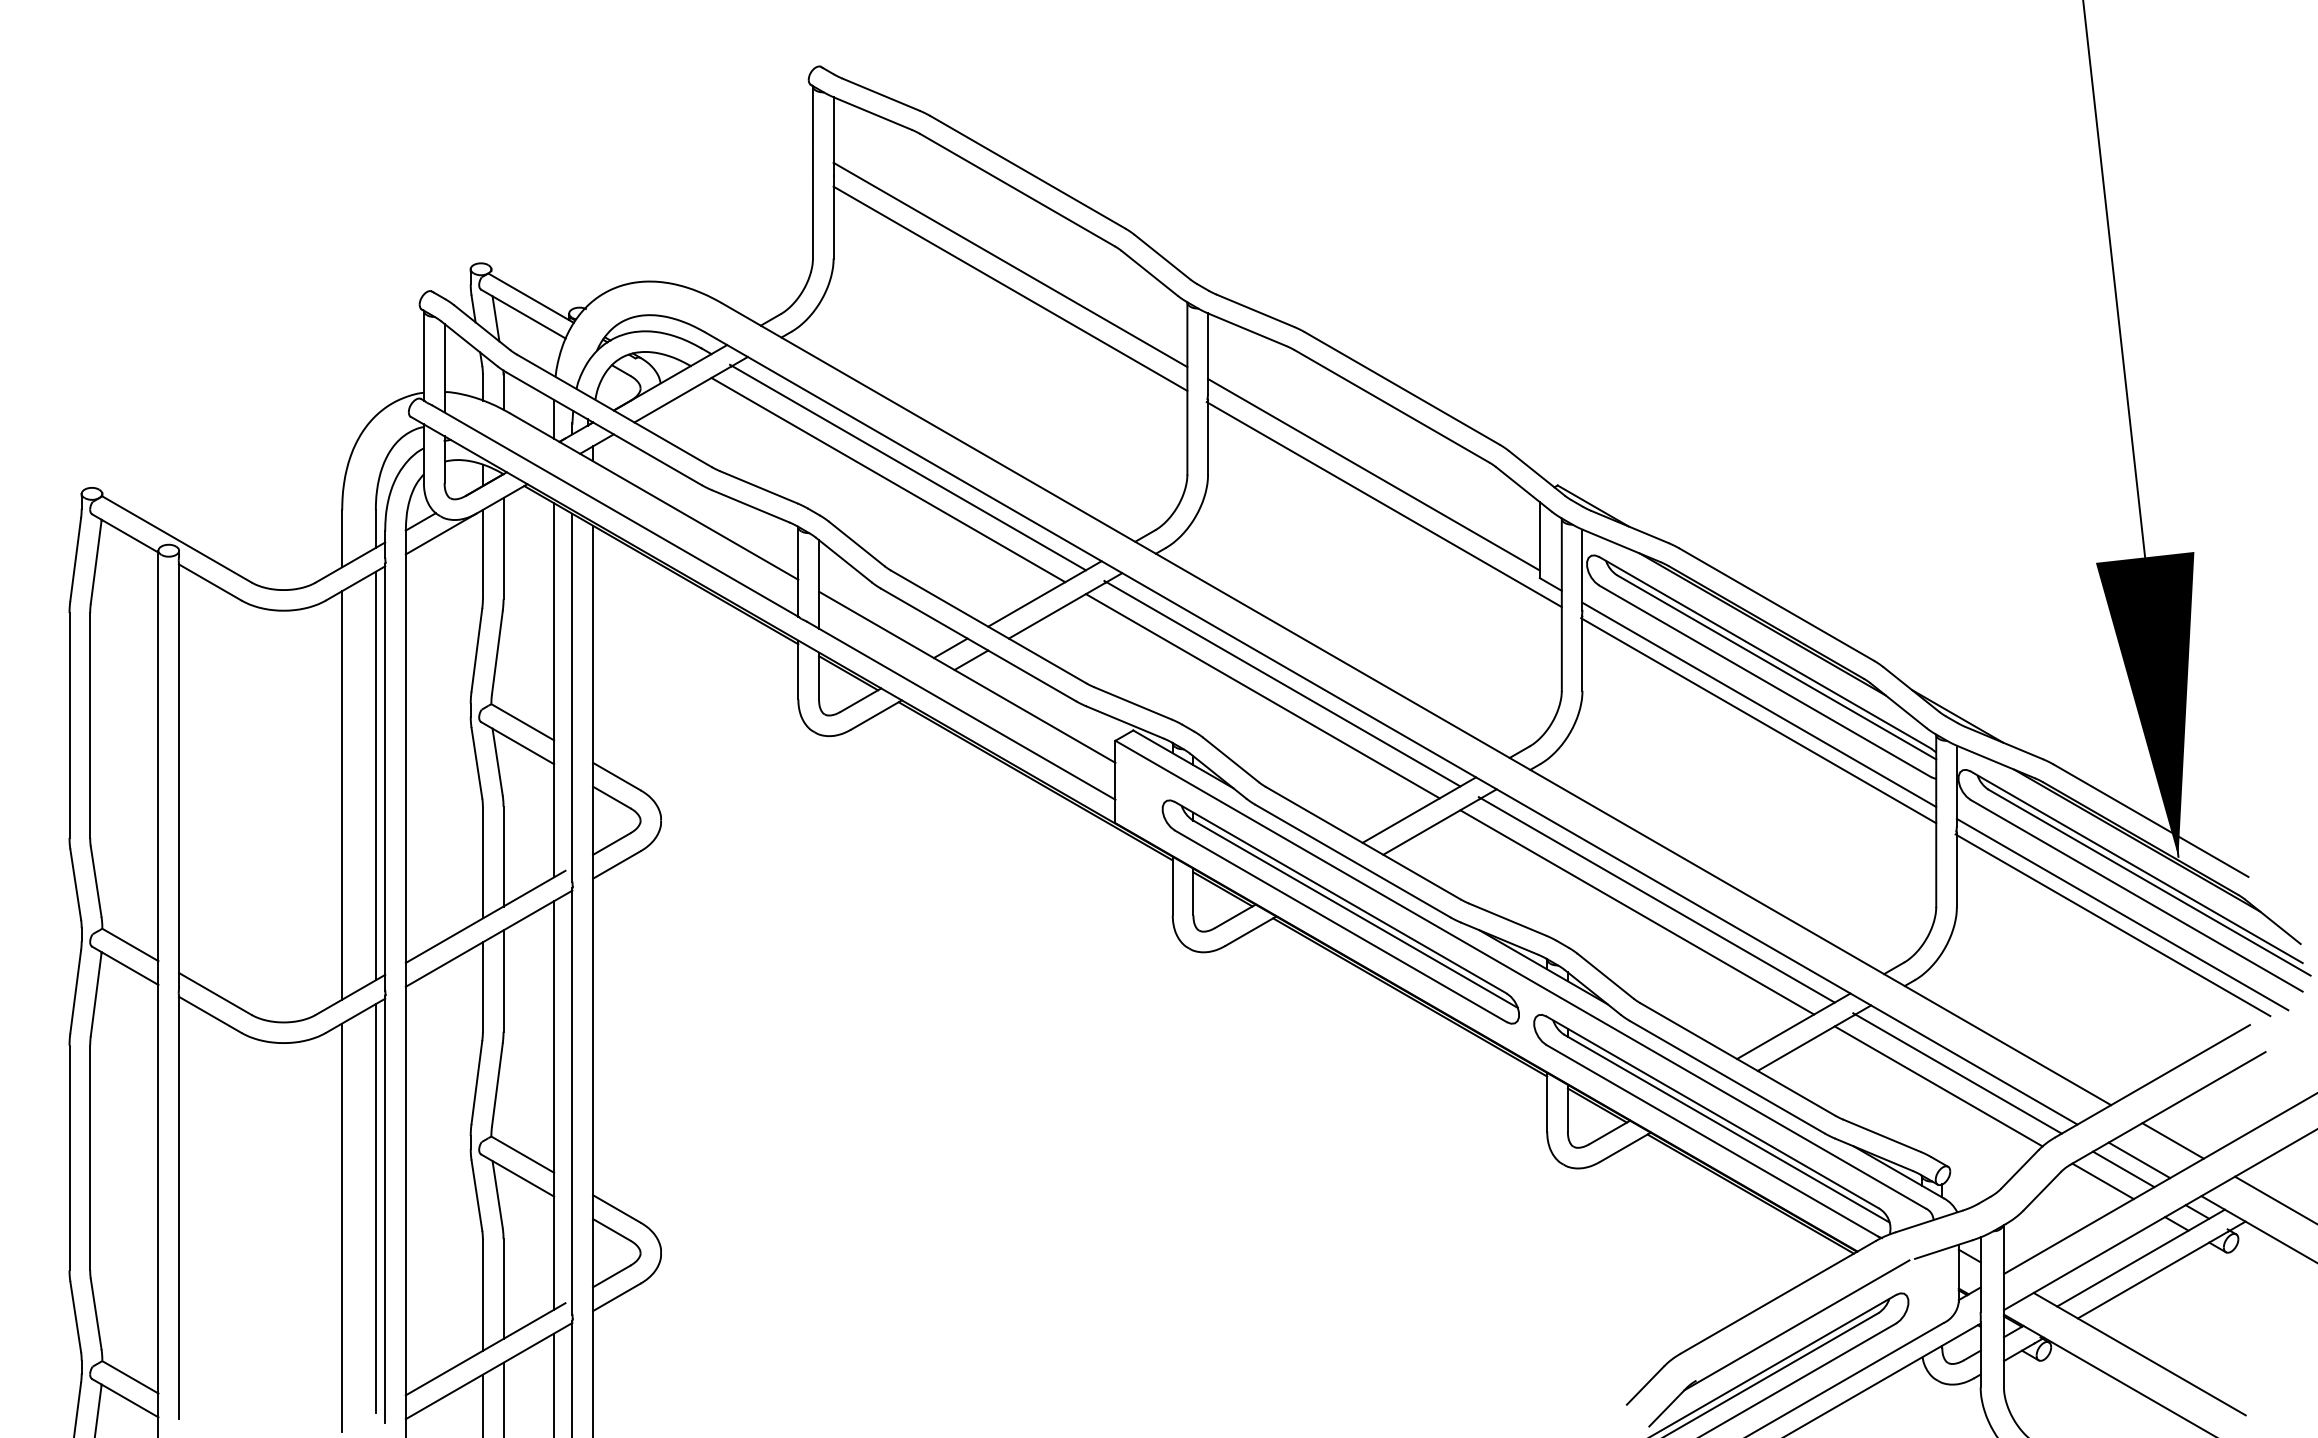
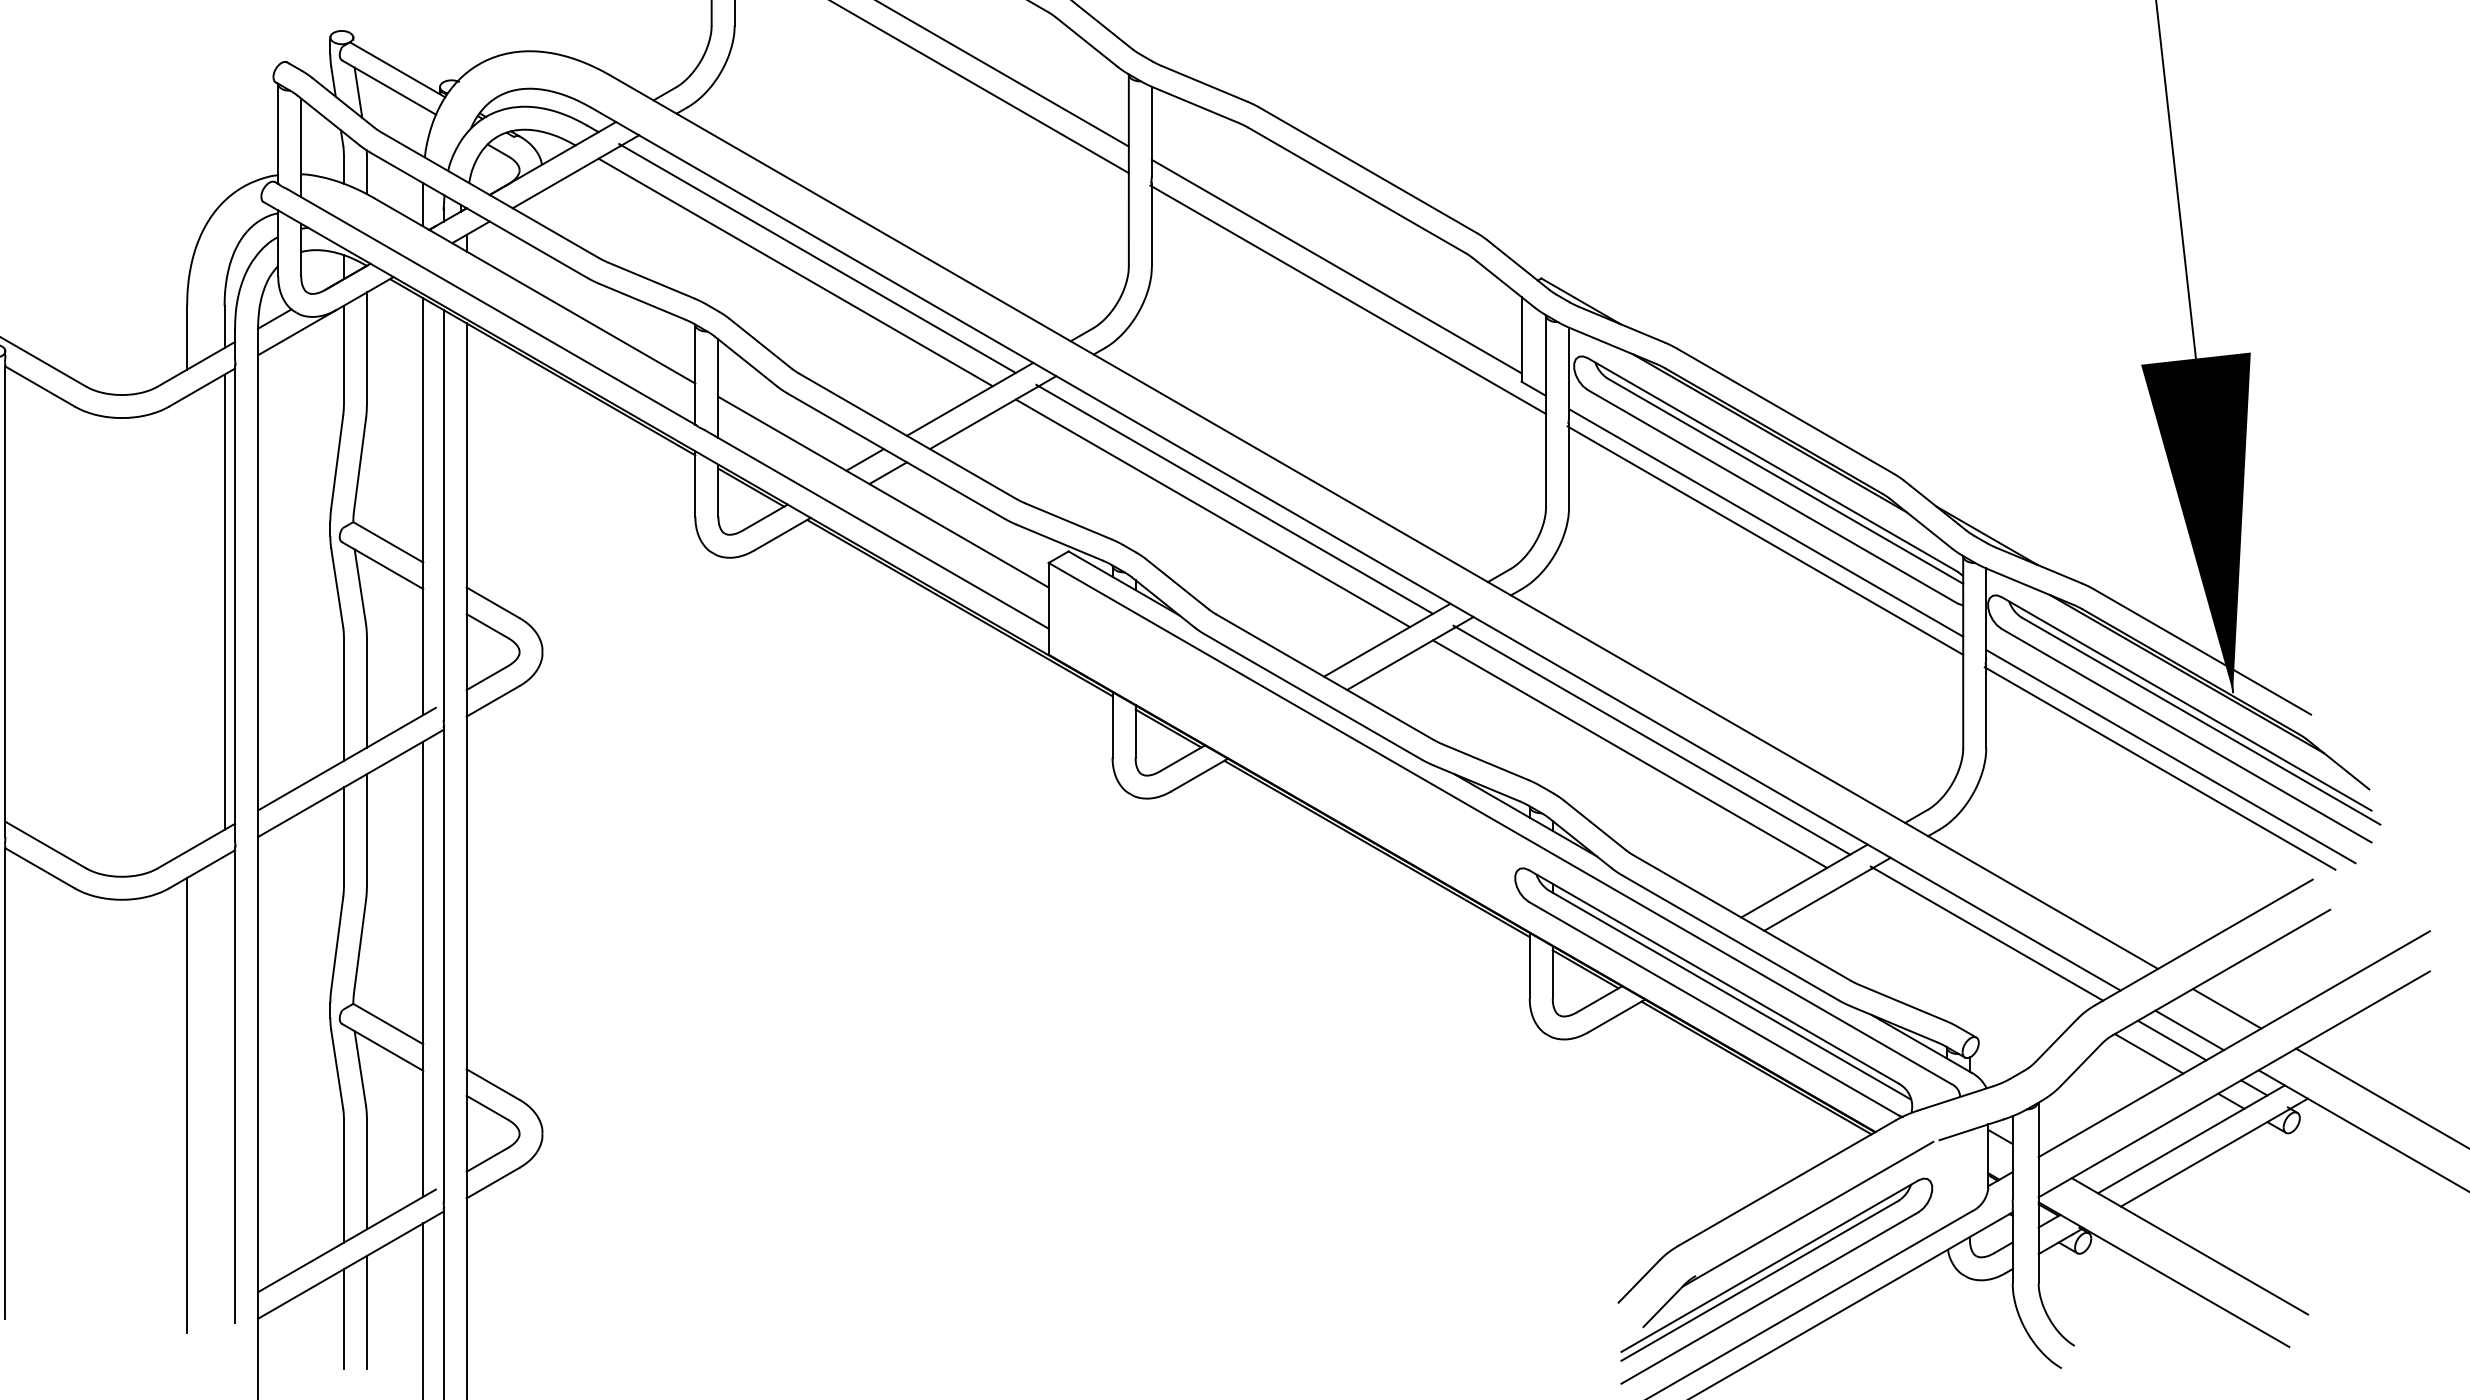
line: (342, 795) -> (187, 623), removed
part: (1340, 911) -> (1299, 753), removed
line: (1938, 1086) -> (1965, 948), removed
line: (375, 1208) -> (224, 1084), removed

